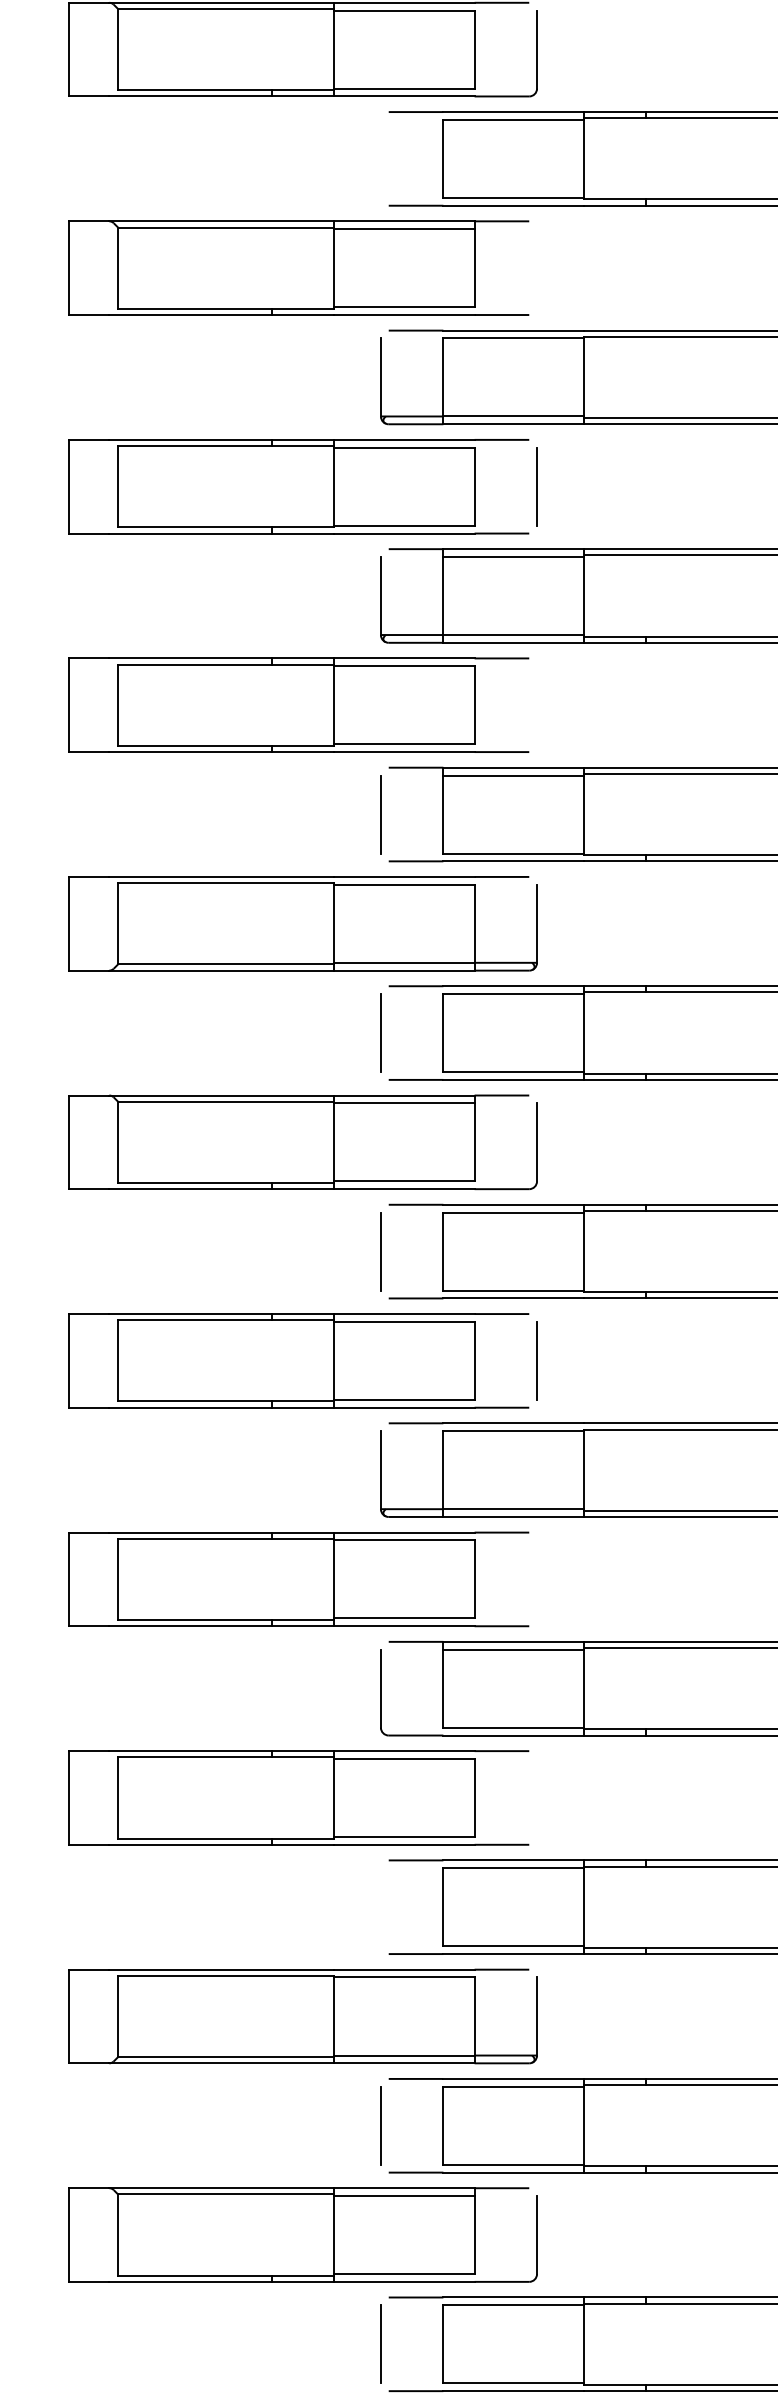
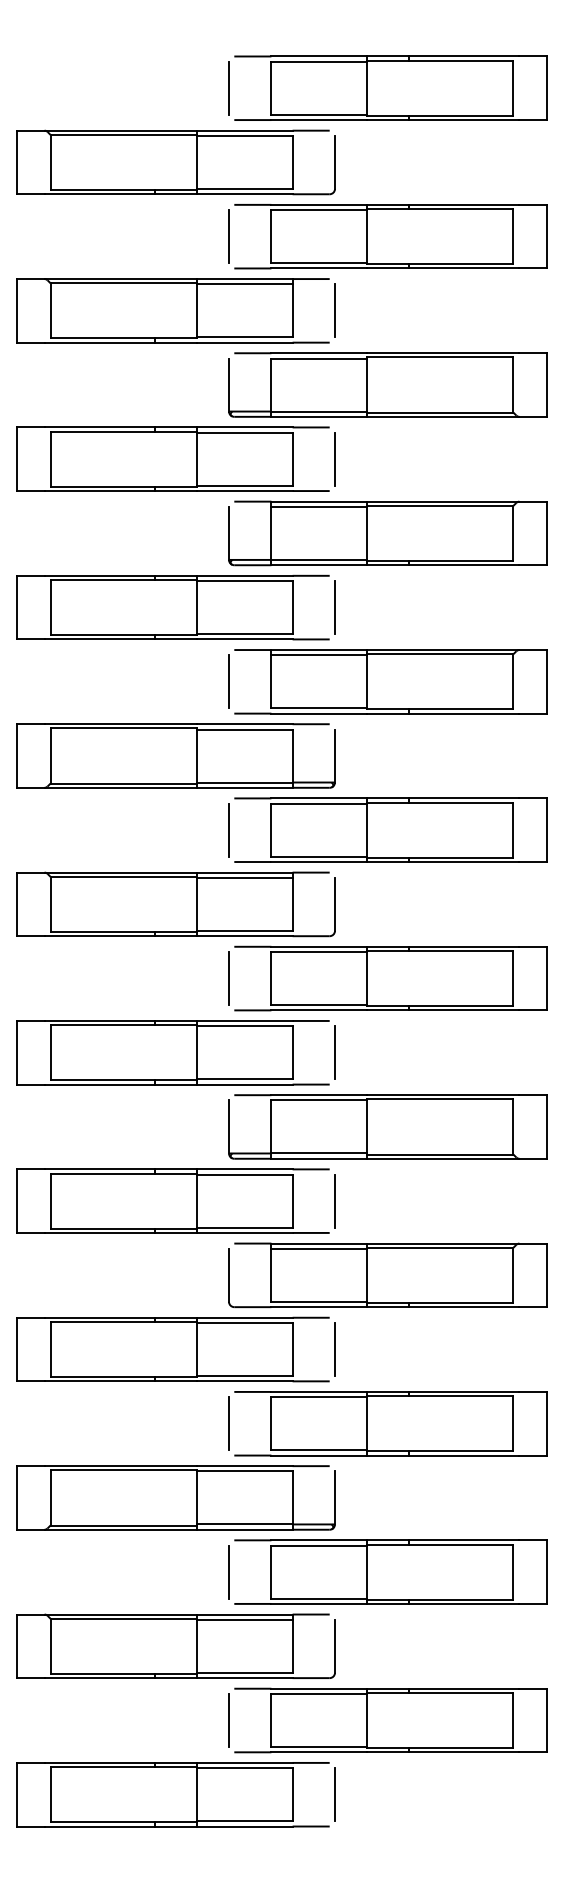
line: (381, 158) -> (229, 236), added
line: (536, 267) -> (334, 310), added
line: (536, 705) -> (334, 607), added
line: (536, 1578) -> (334, 1200), added
line: (536, 1797) -> (334, 1349), added
line: (381, 1906) -> (229, 1423), added

